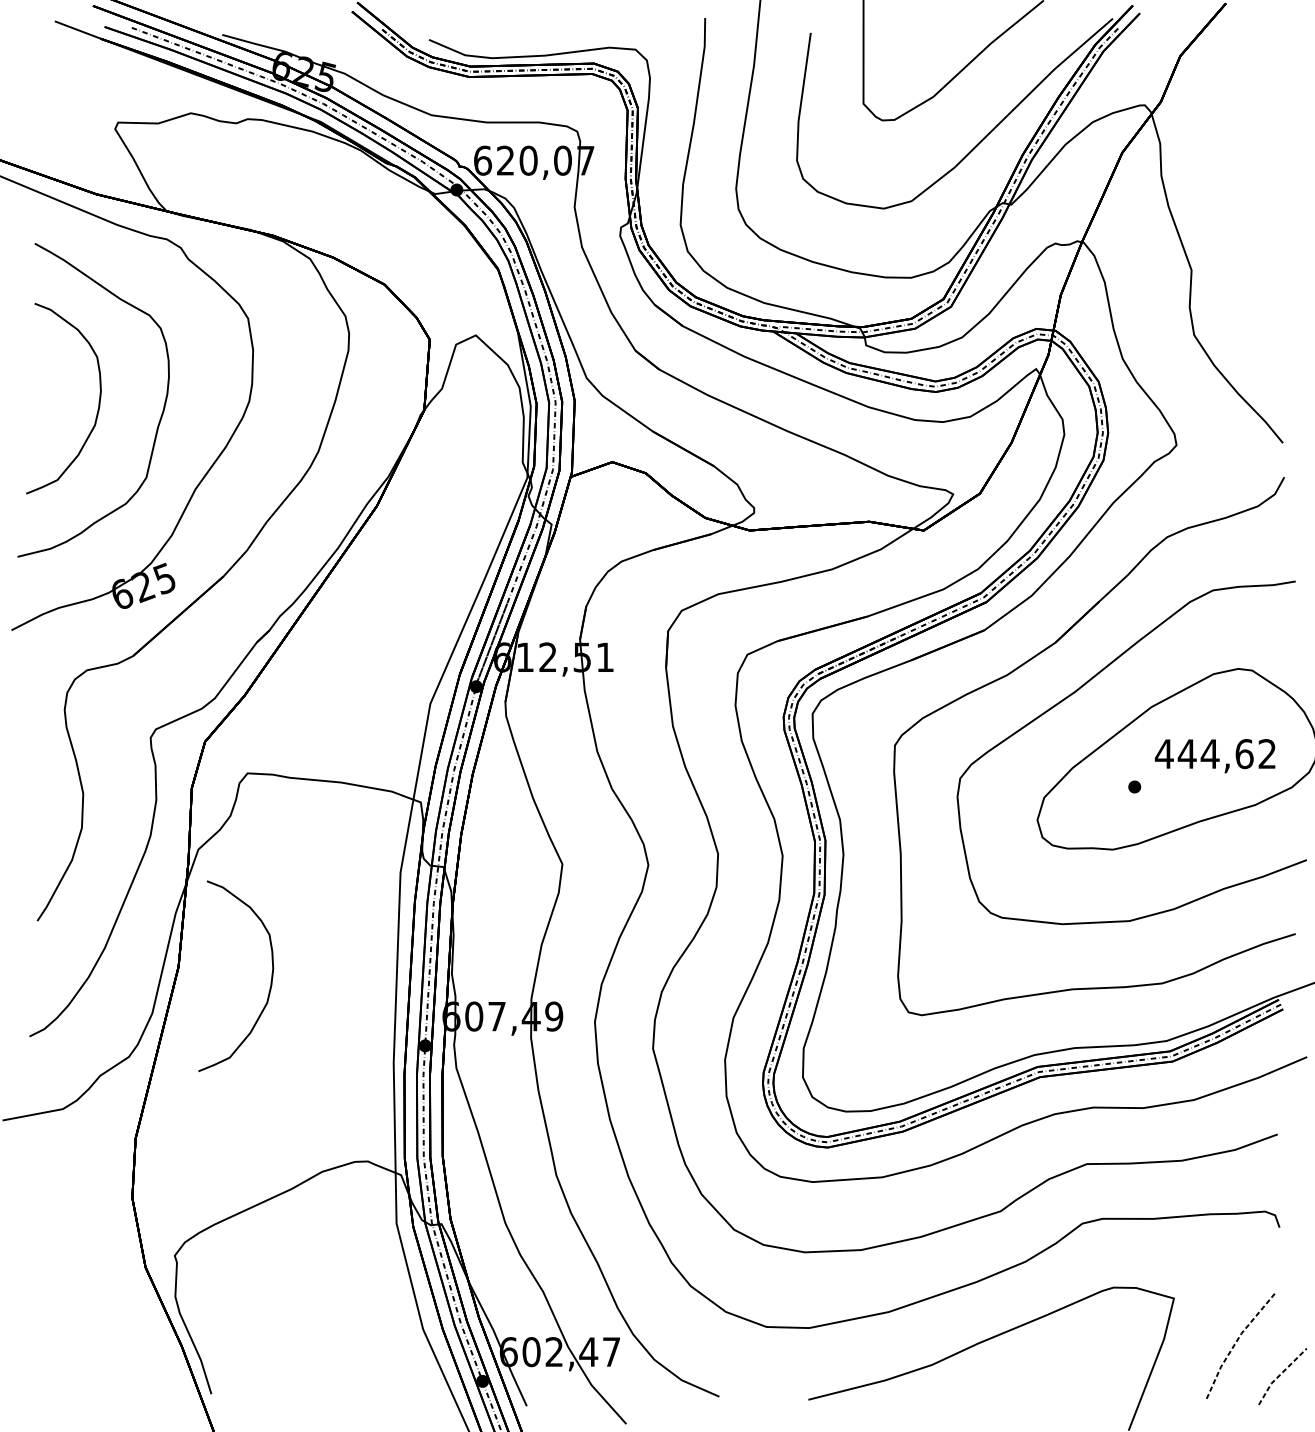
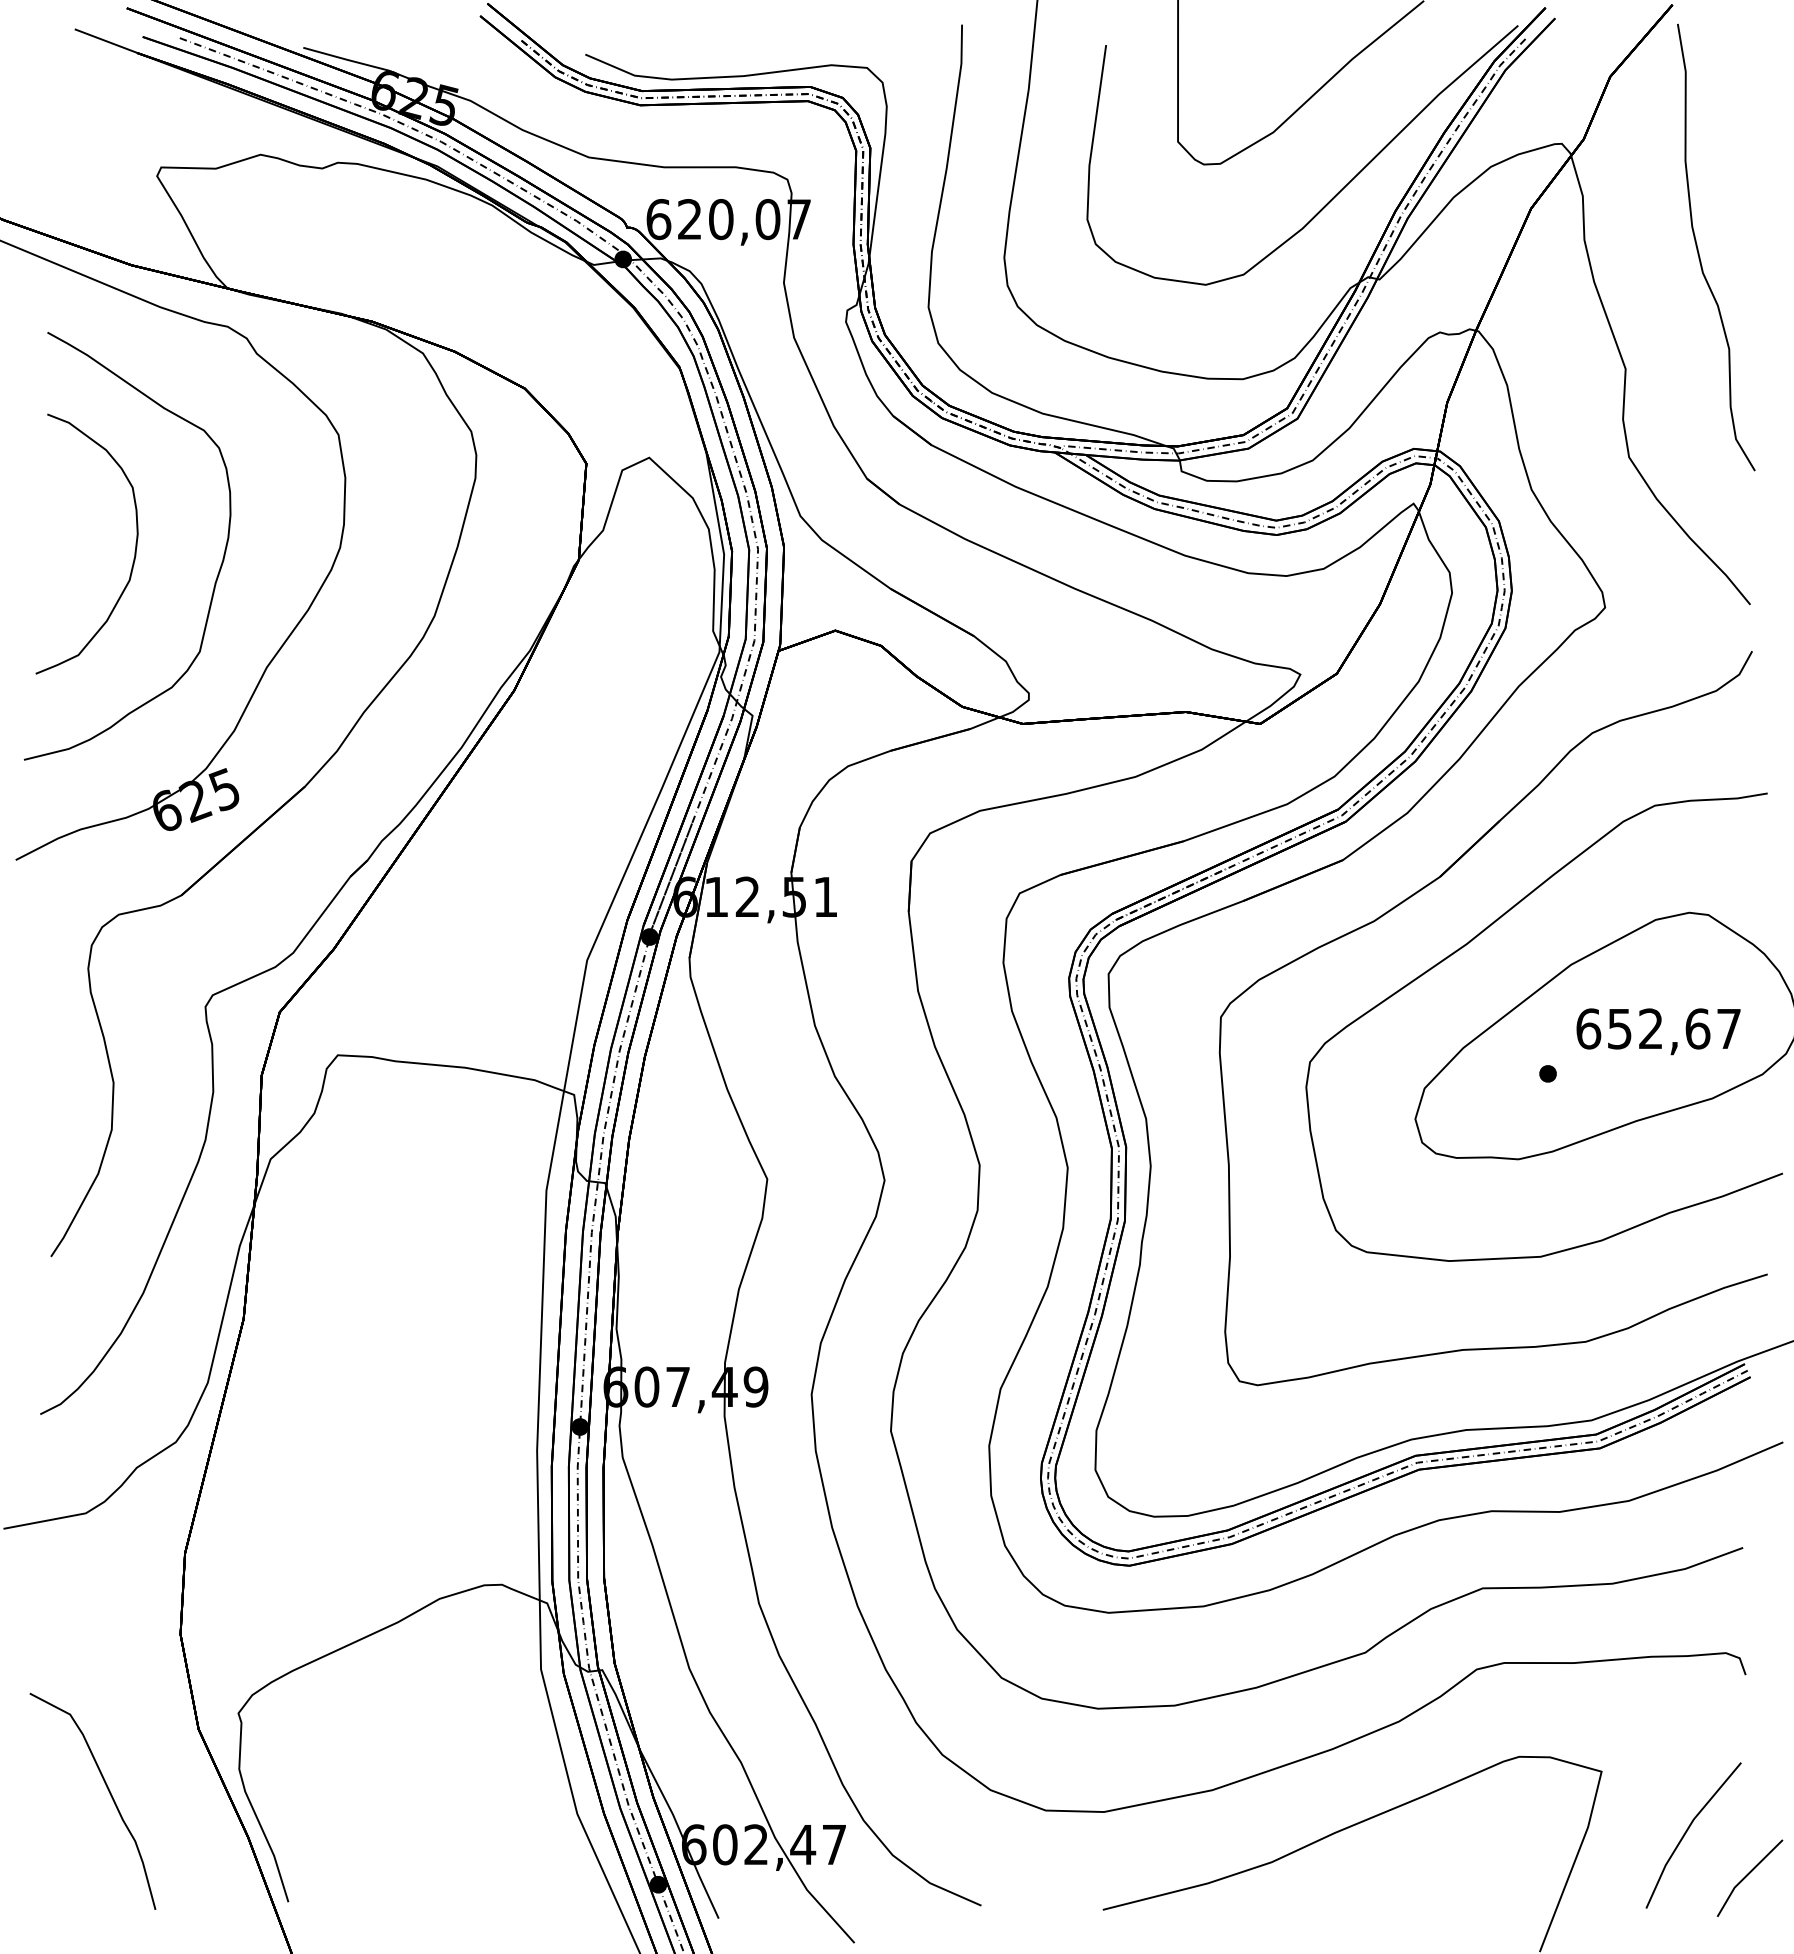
curve: (1245, 184) -> (1699, 252), added
text: (1214, 753) -> (1657, 1028), 444,62 -> 652,67
curve: (270, 981) -> (369, 1339), removed
curve: (79, 1313) -> (108, 1791), added
line: (1236, 1341) -> (1686, 1830), dashed -> solid
line: (1280, 1374) -> (1746, 1875), dashed -> solid

